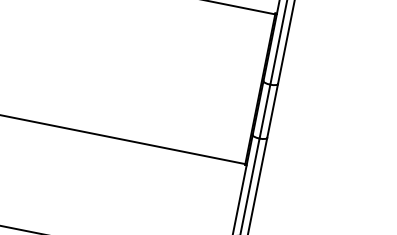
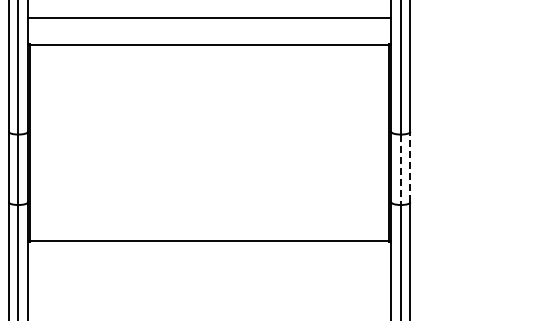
line: (272, 110) -> (410, 166), solid -> dashed
line: (264, 112) -> (400, 170), solid -> dashed

